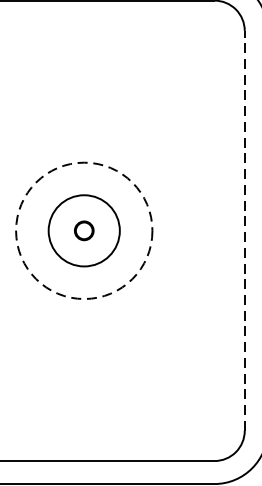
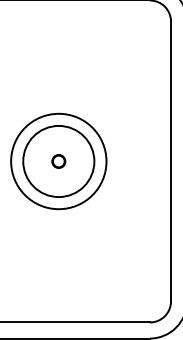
circle: (83, 230) -> (58, 161), dashed -> solid
circle: (83, 230) -> (58, 161), size x1.43
line: (245, 230) -> (171, 161), dashed -> solid

